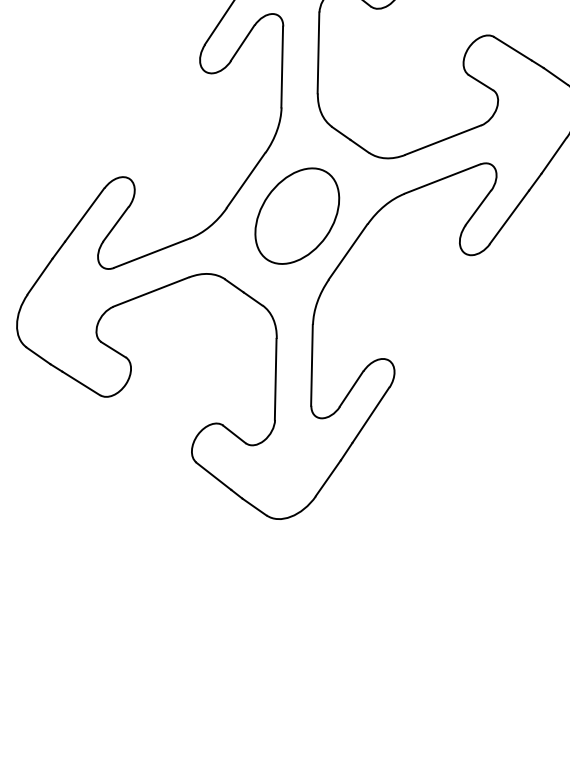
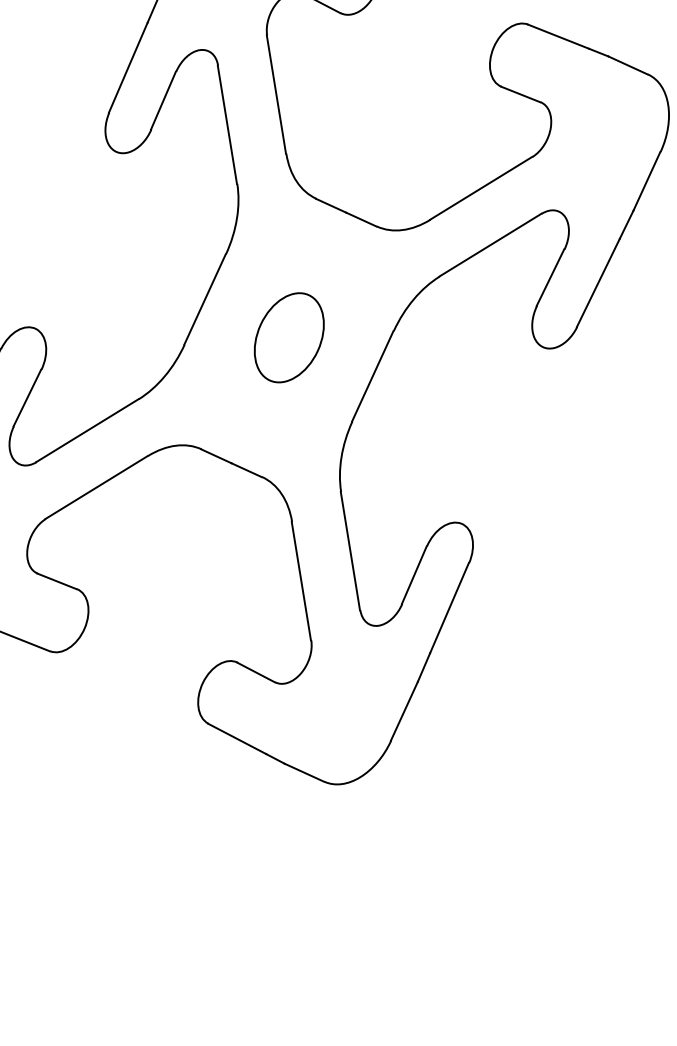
circle: (297, 215) -> (289, 336), size x0.6

